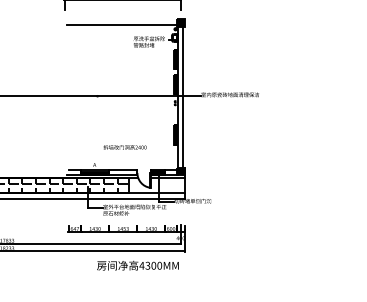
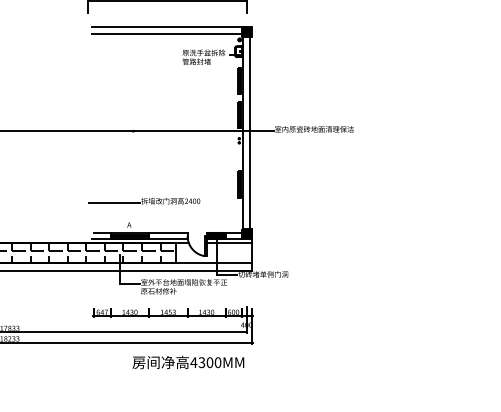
line: (122, 19) -> (167, 26), added
line: (83, 148) -> (114, 202), added

